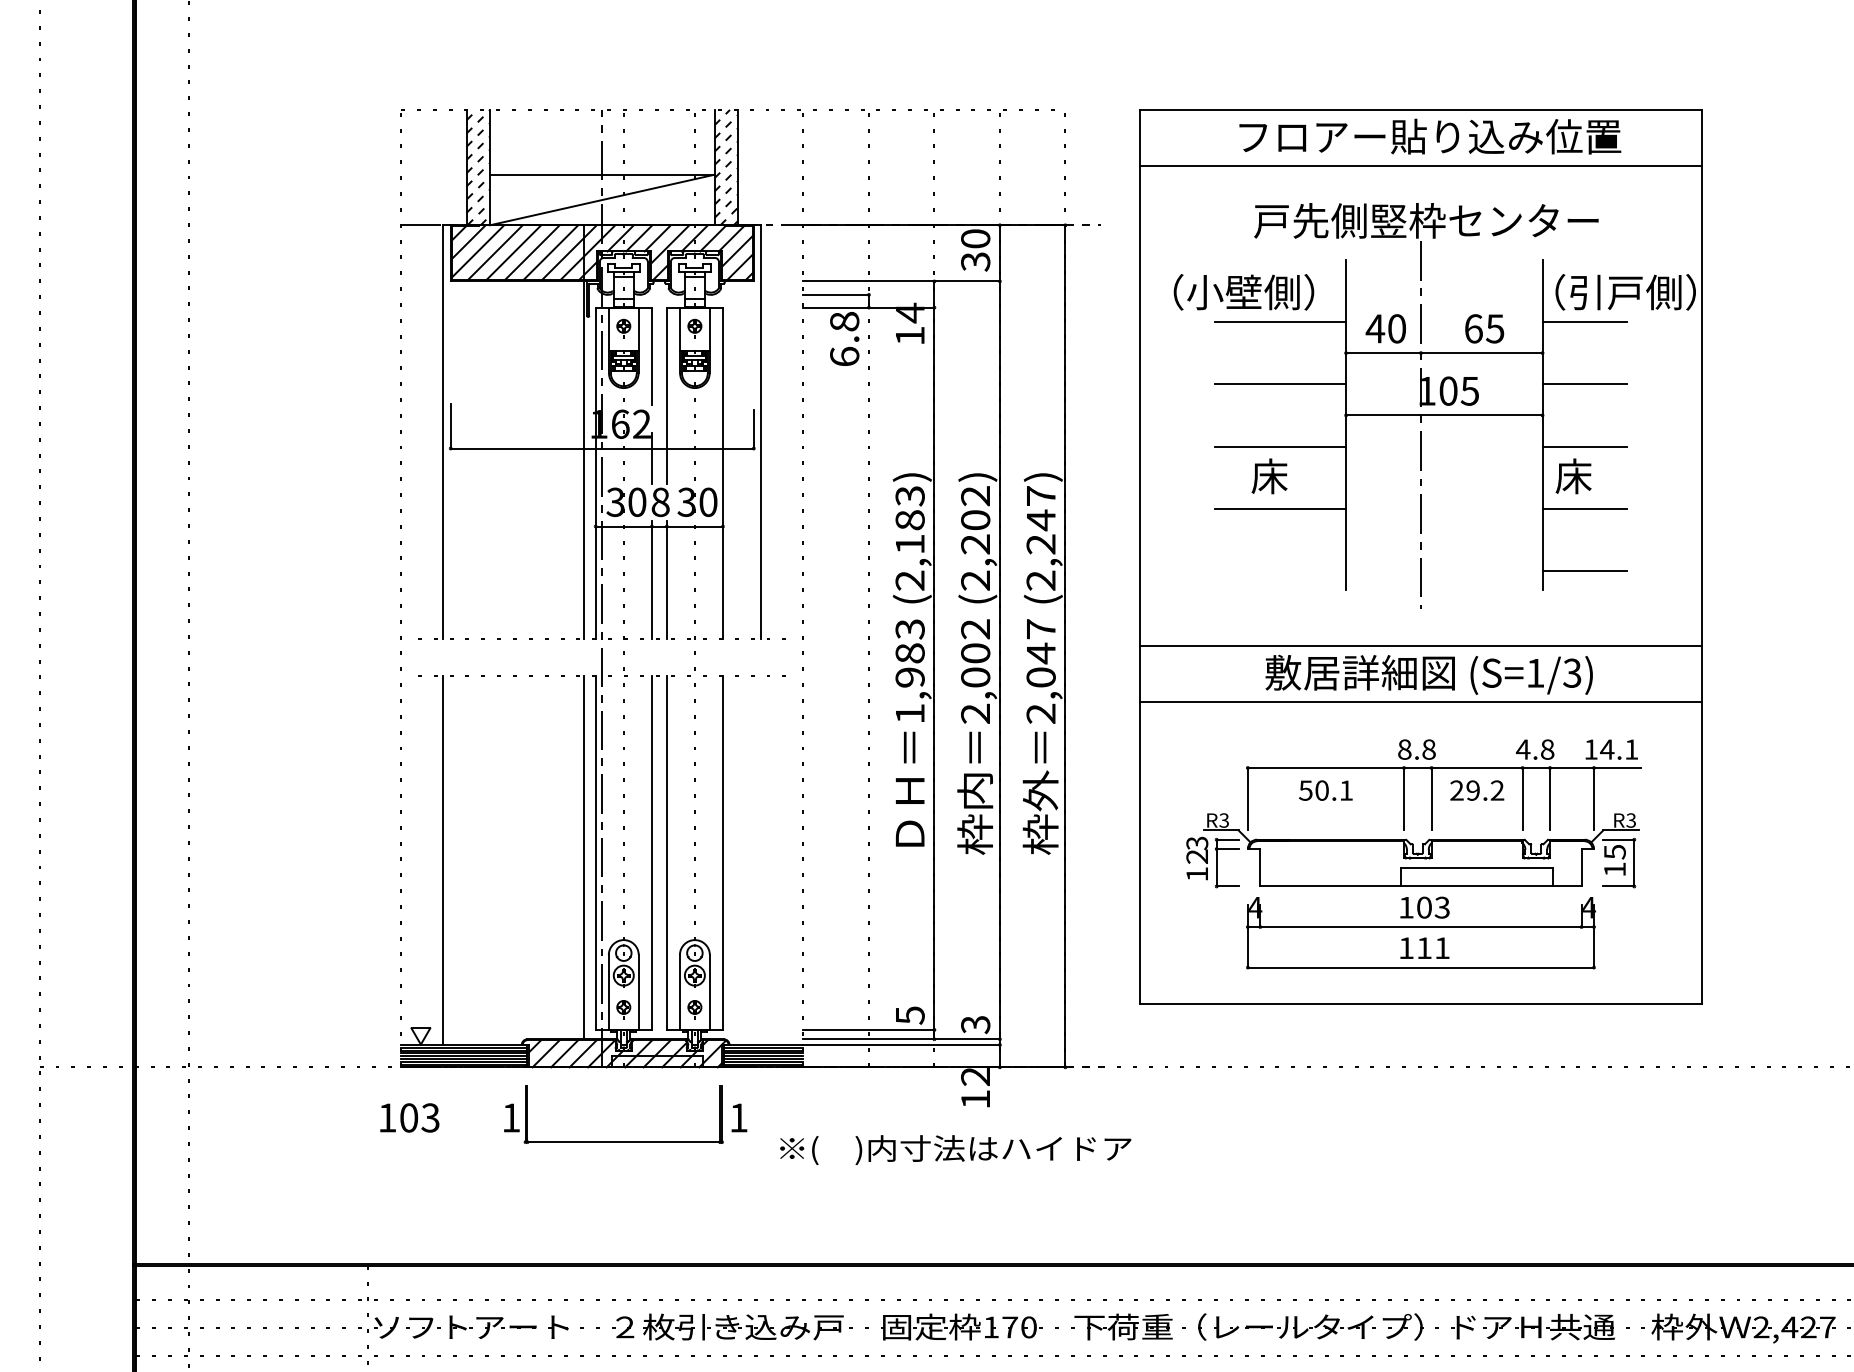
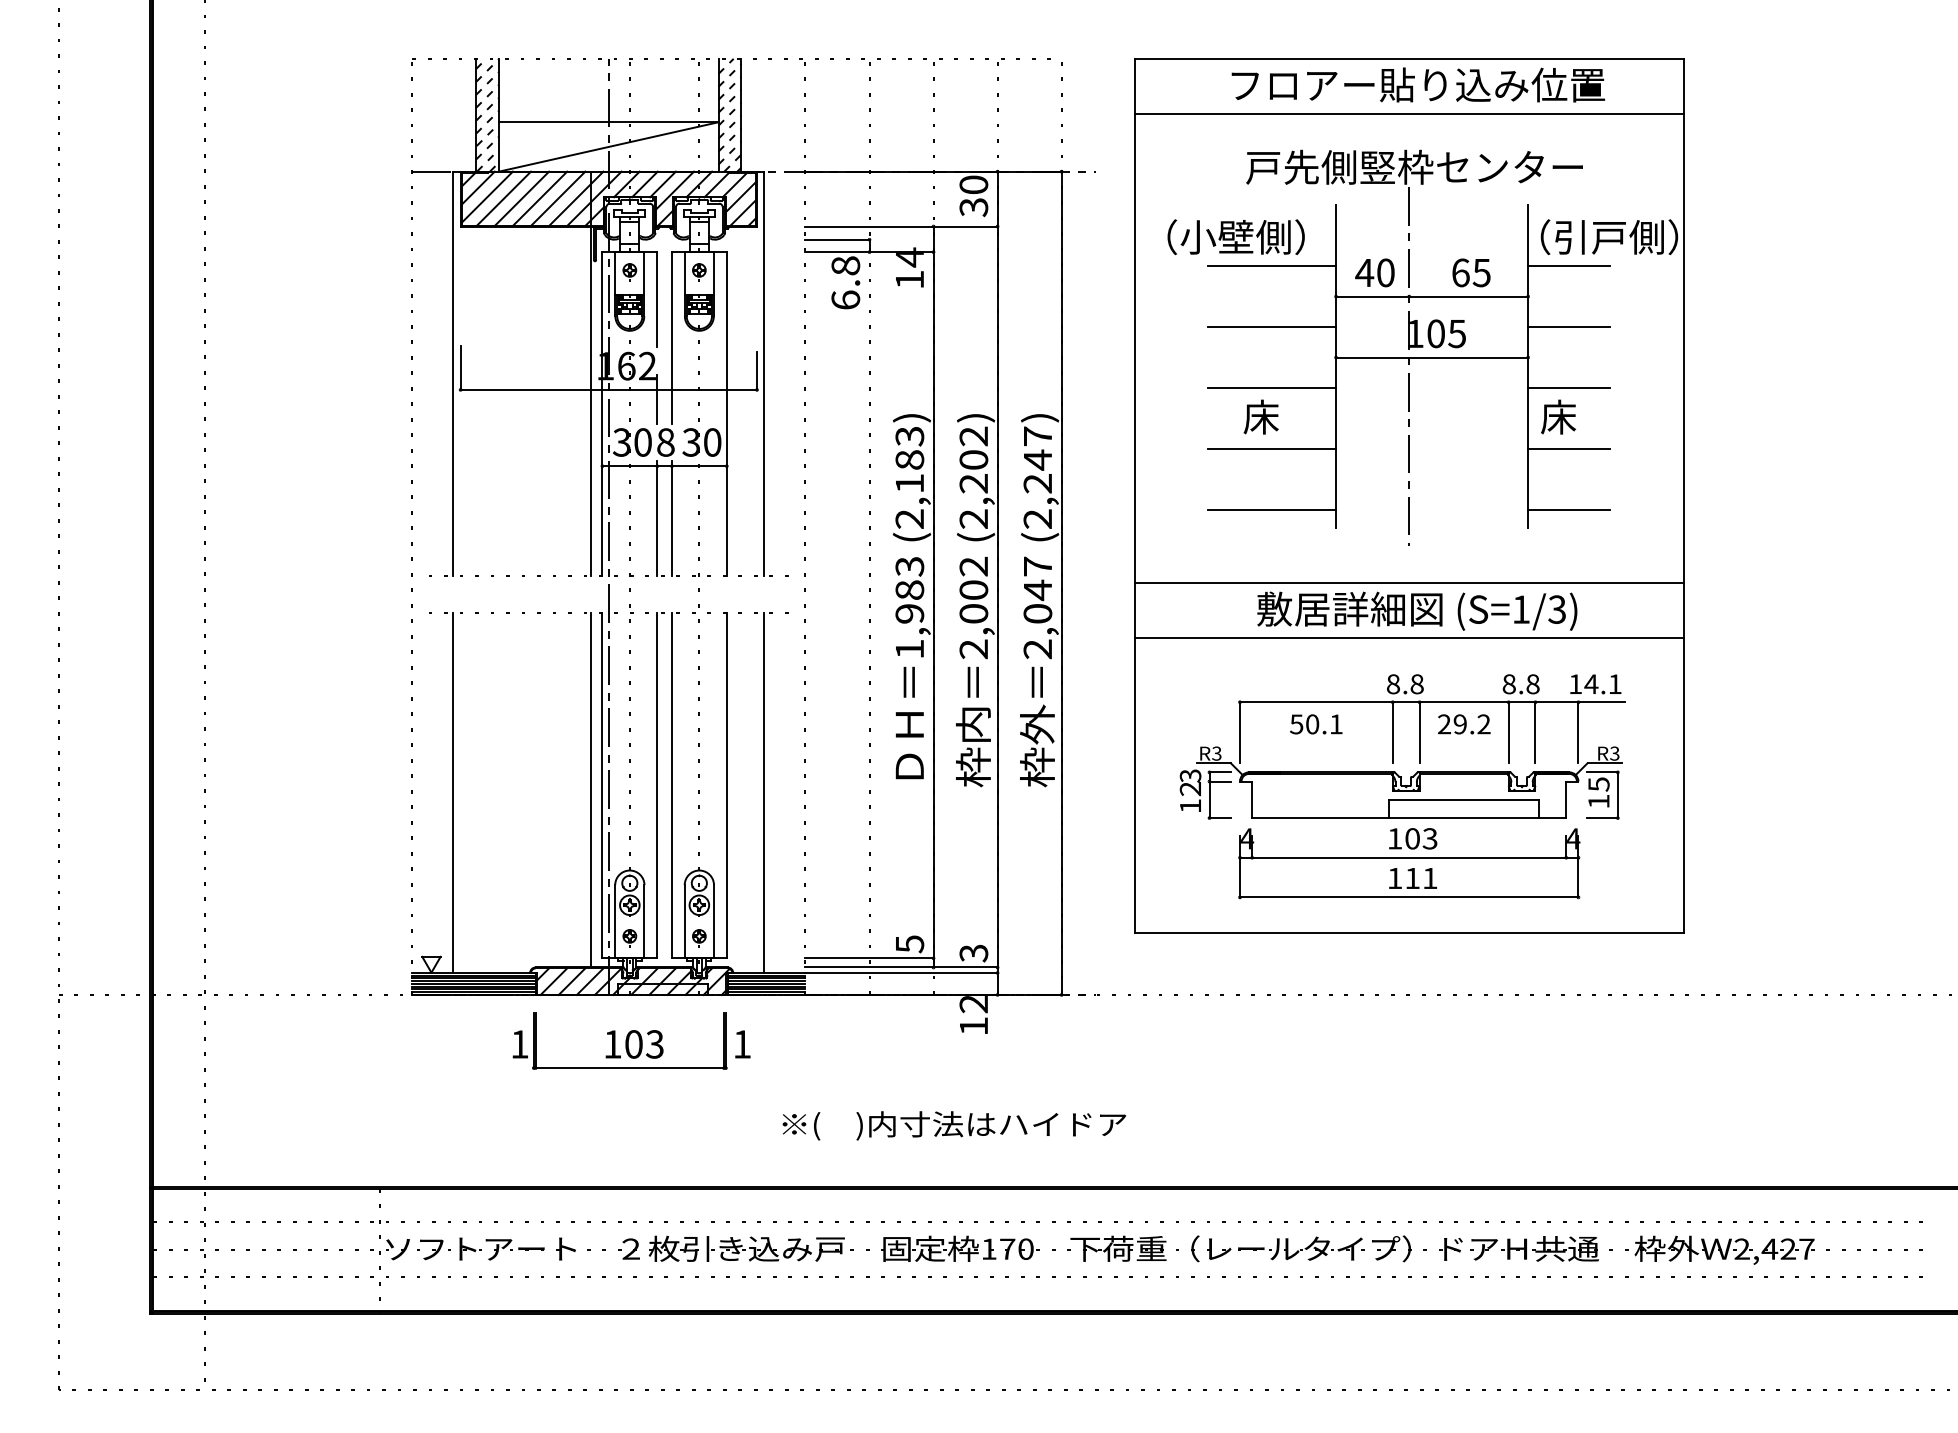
line: (1280, 570) -> (1271, 509), added
text: (1523, 749) -> (1509, 684), 4.8 -> 8.8
line: (761, 860) -> (764, 792), added
text: (409, 1118) -> (634, 1044), moved
text: (955, 1149) -> (954, 1125), moved

